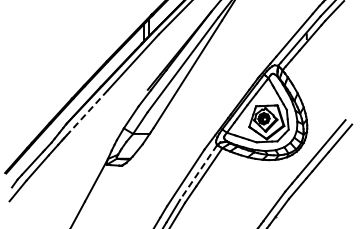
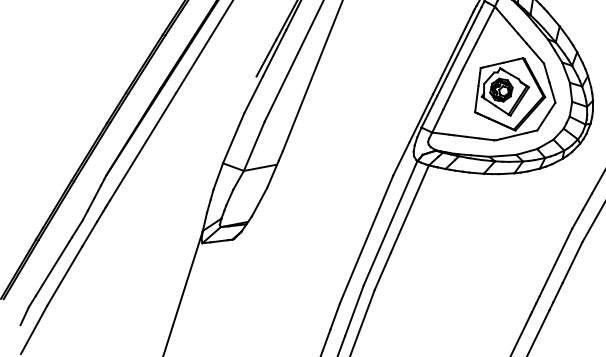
line: (87, 113) -> (144, 147), dashed -> solid
line: (198, 172) -> (390, 223), dashed -> solid

